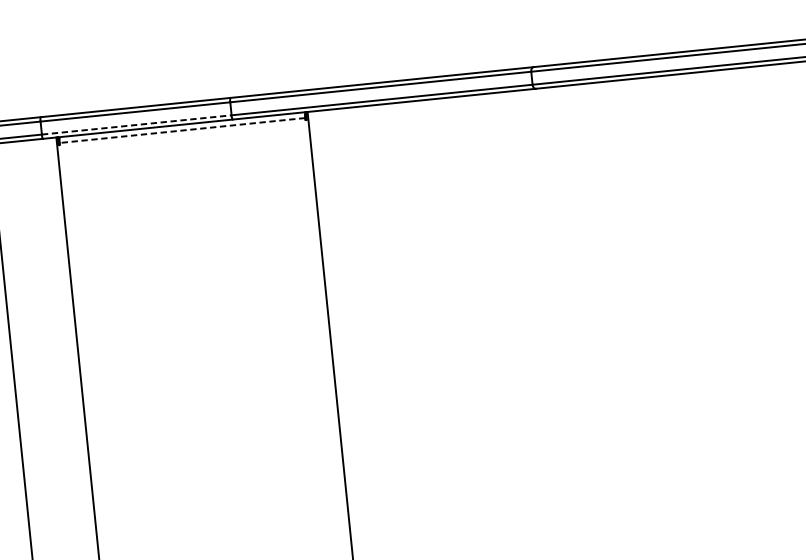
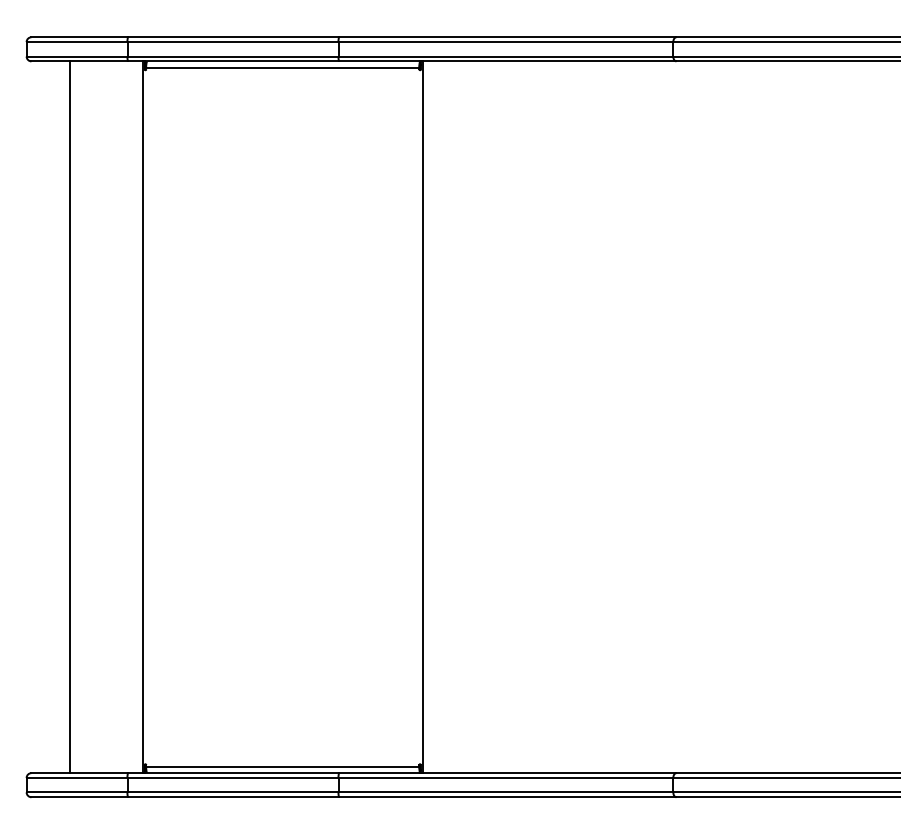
line: (137, 124) -> (233, 56), dashed -> solid
line: (182, 130) -> (282, 67), dashed -> solid

